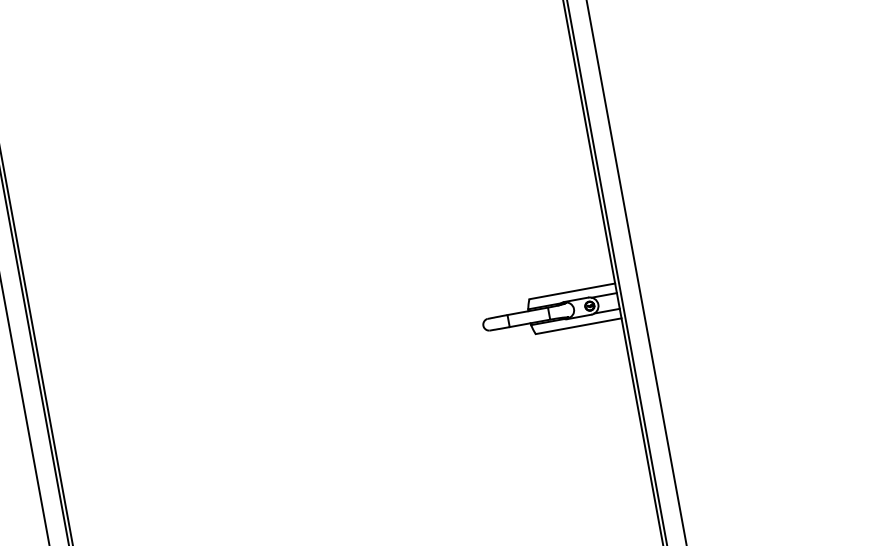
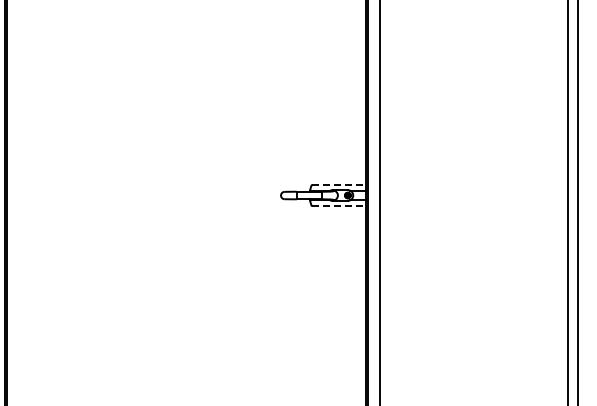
line: (571, 291) -> (338, 184), solid -> dashed
line: (578, 326) -> (338, 206), solid -> dashed

